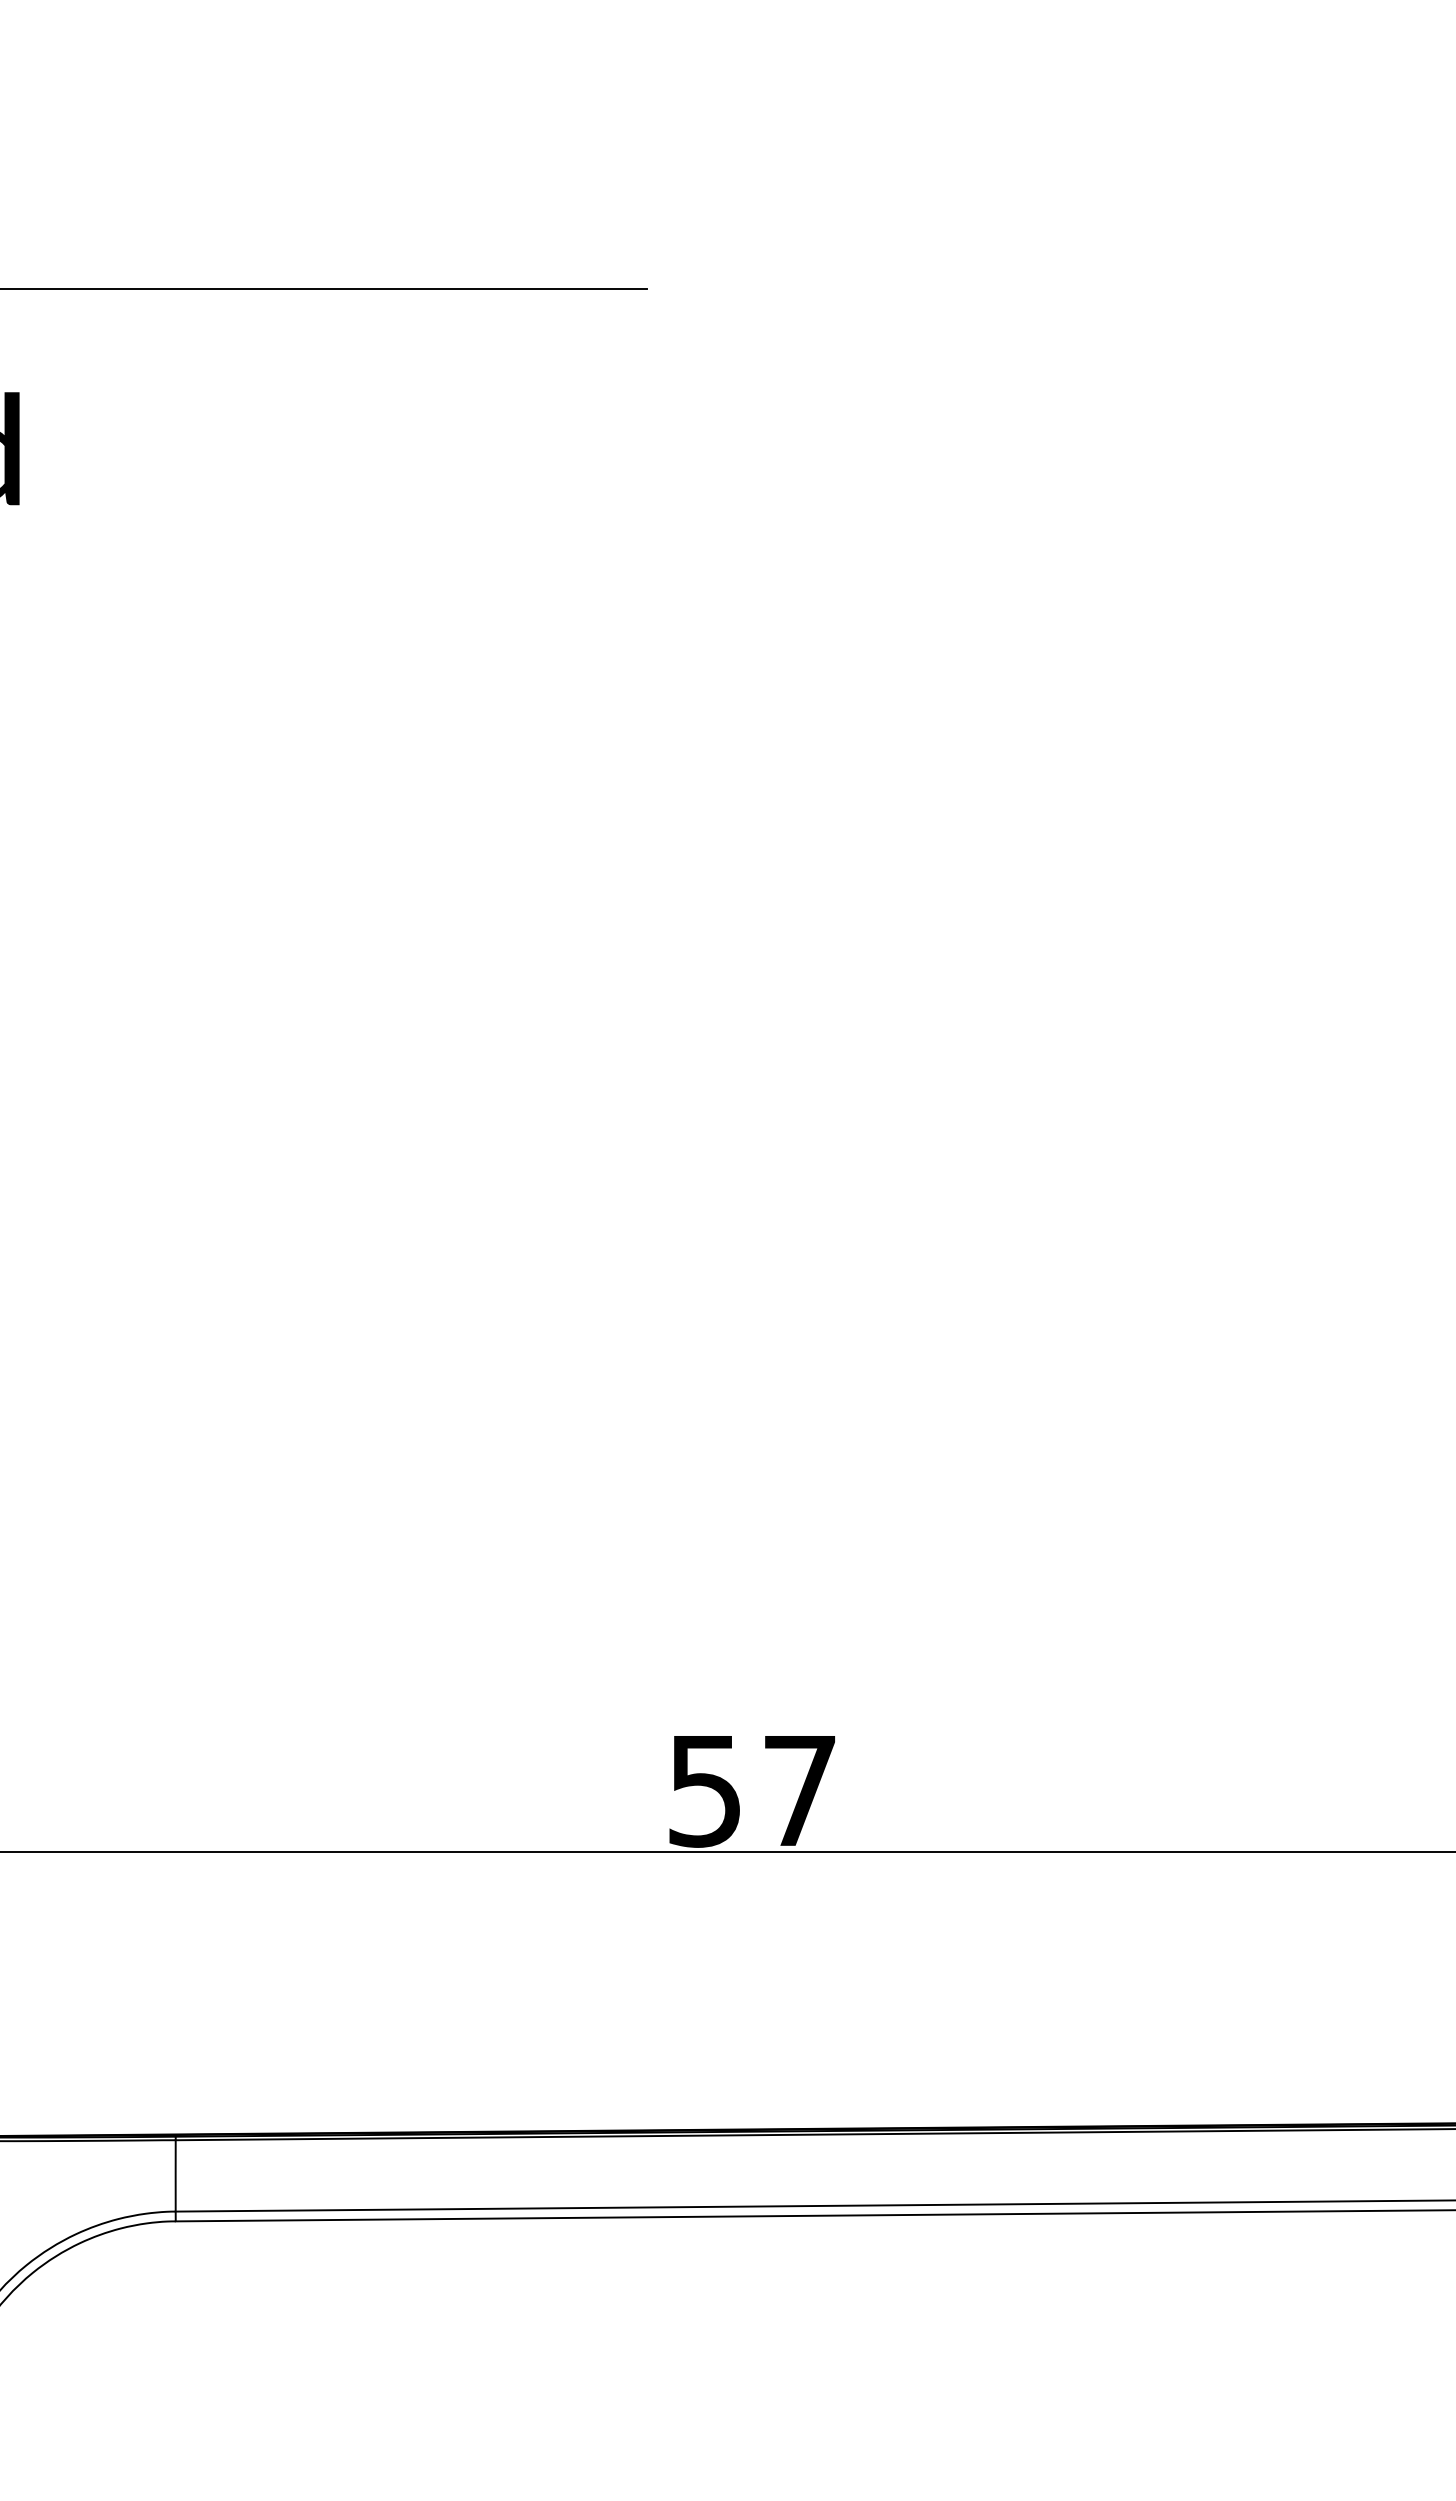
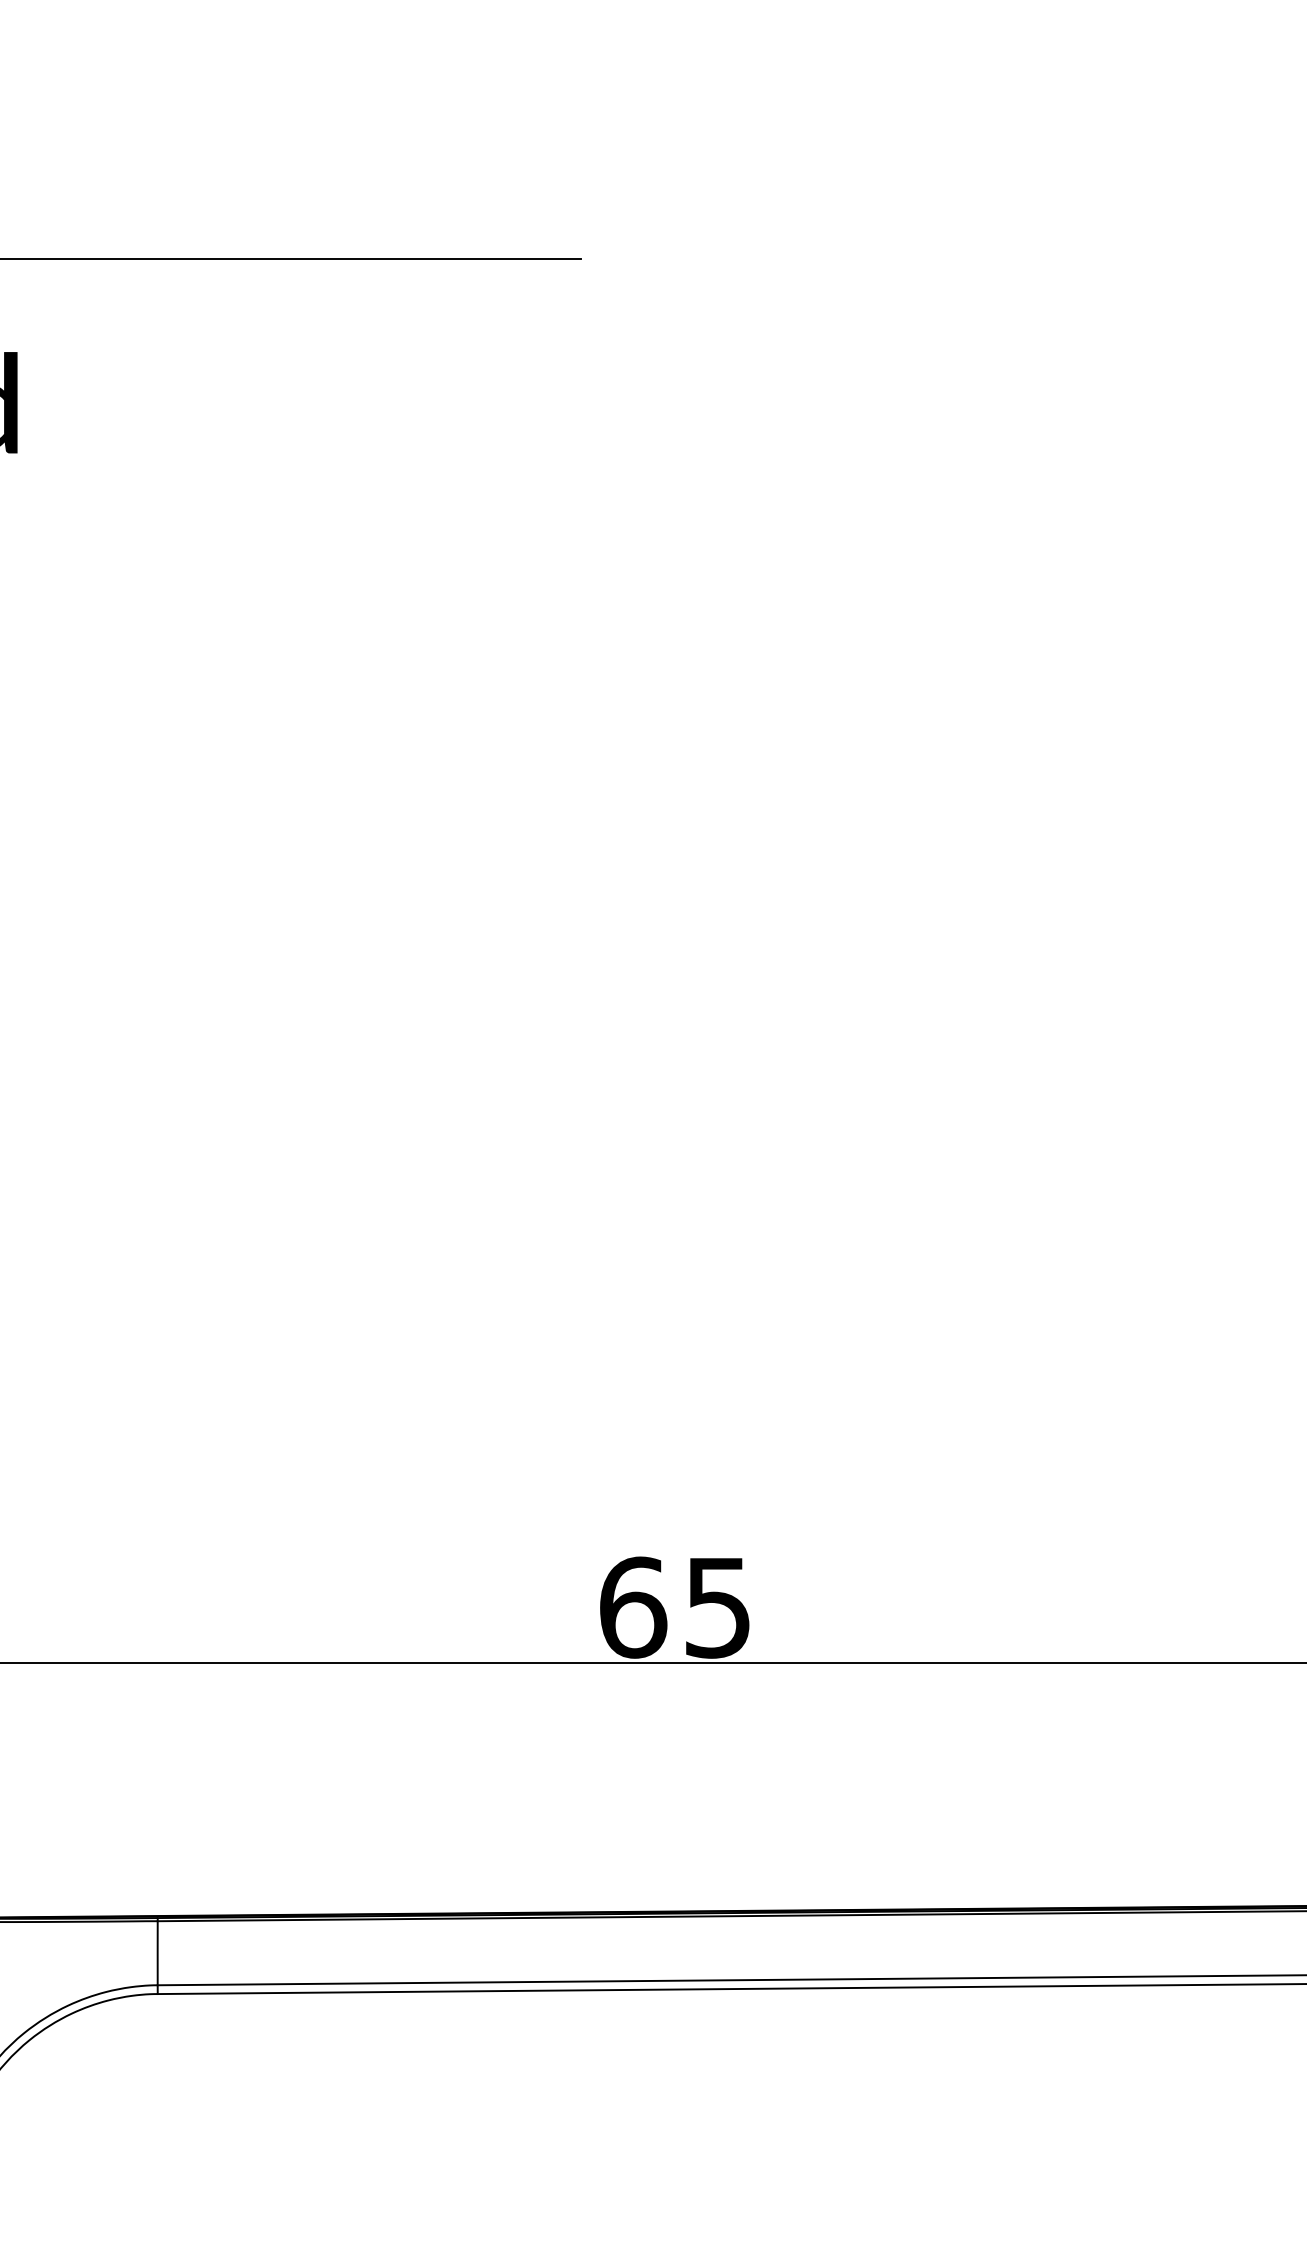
text: (751, 1790) -> (674, 1607), 57 -> 65

